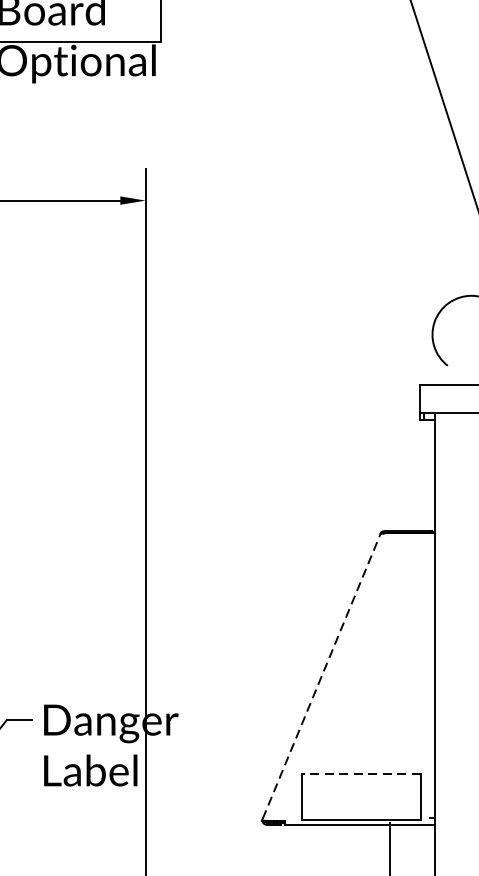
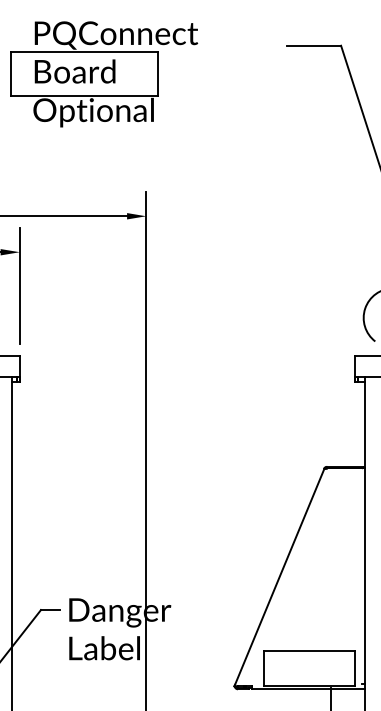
line: (321, 675) -> (279, 576), dashed -> solid
line: (361, 774) -> (309, 651), dashed -> solid

